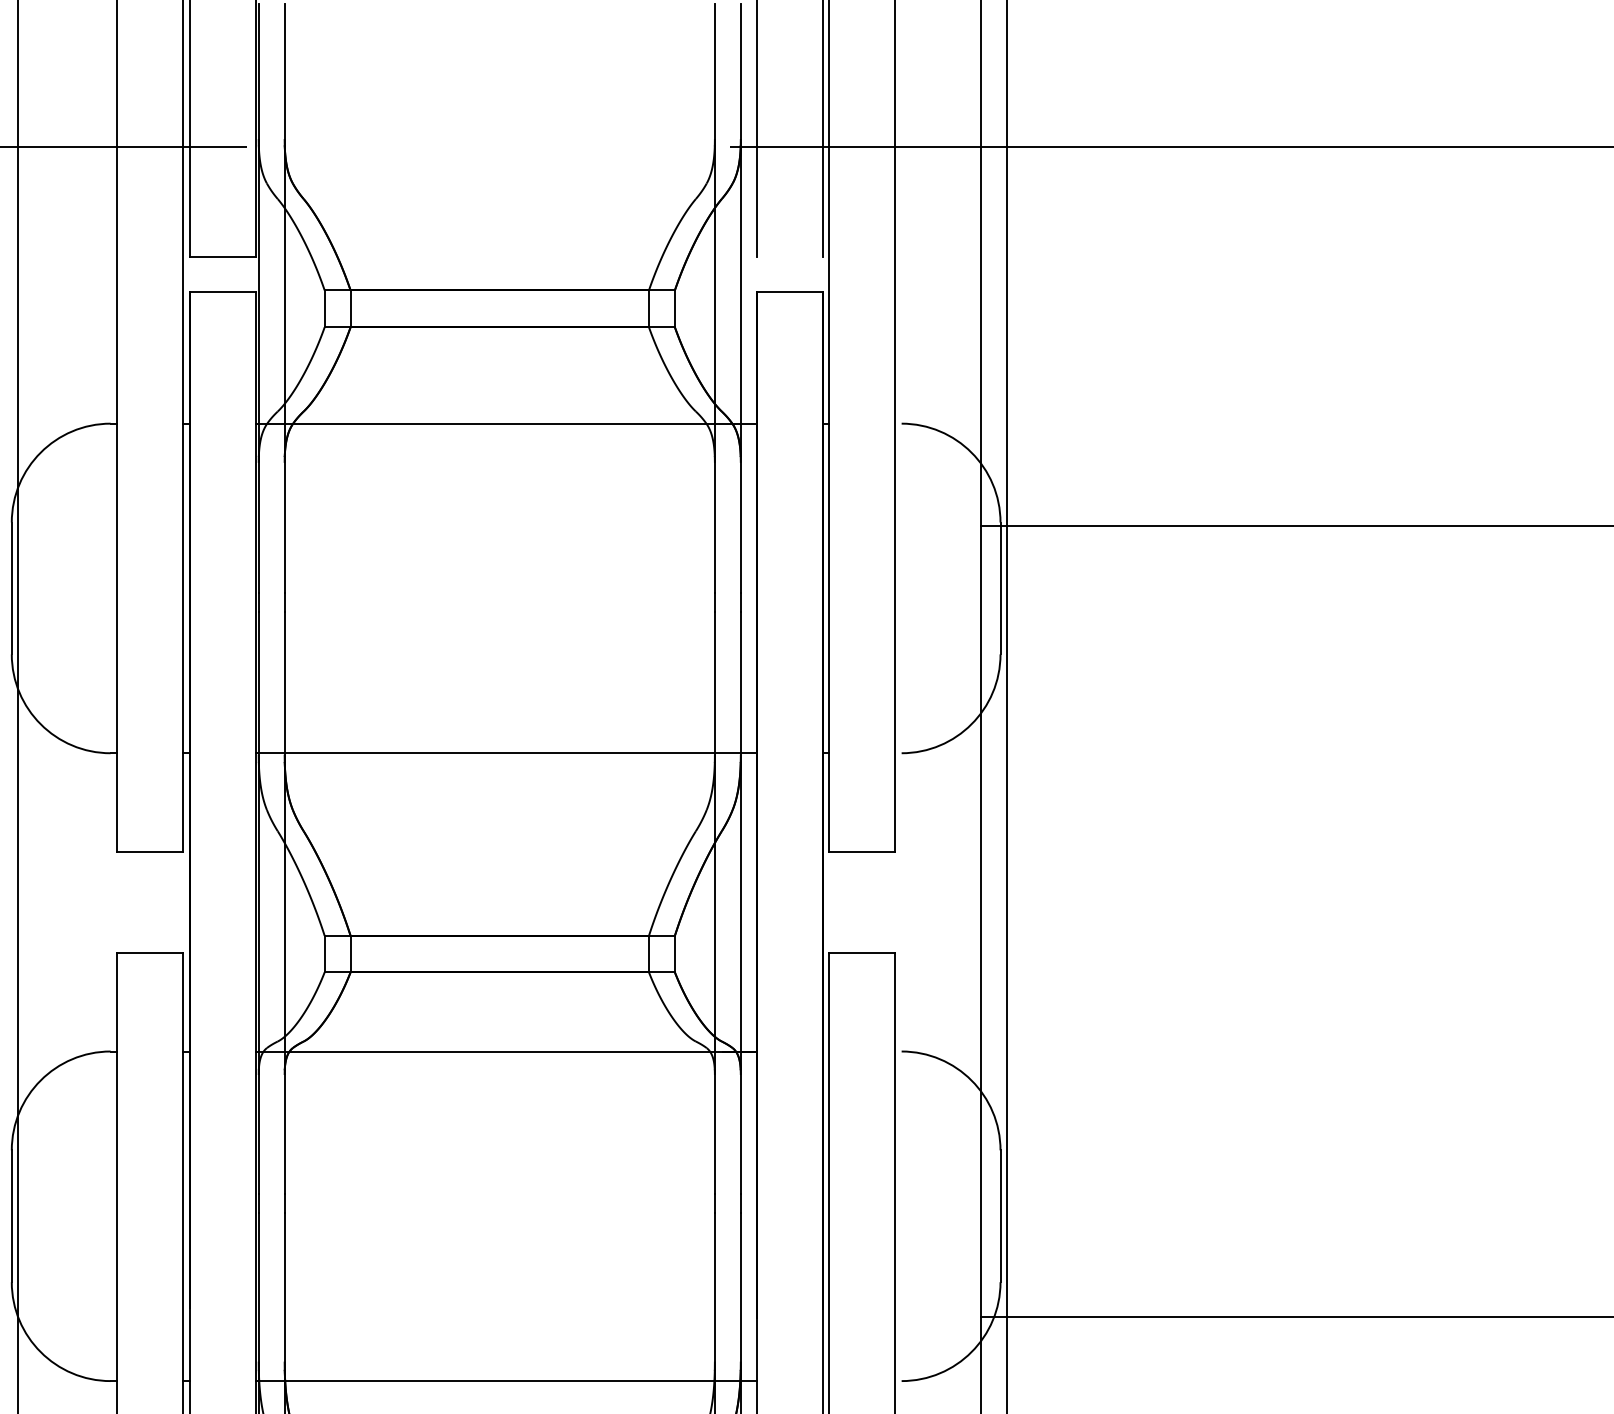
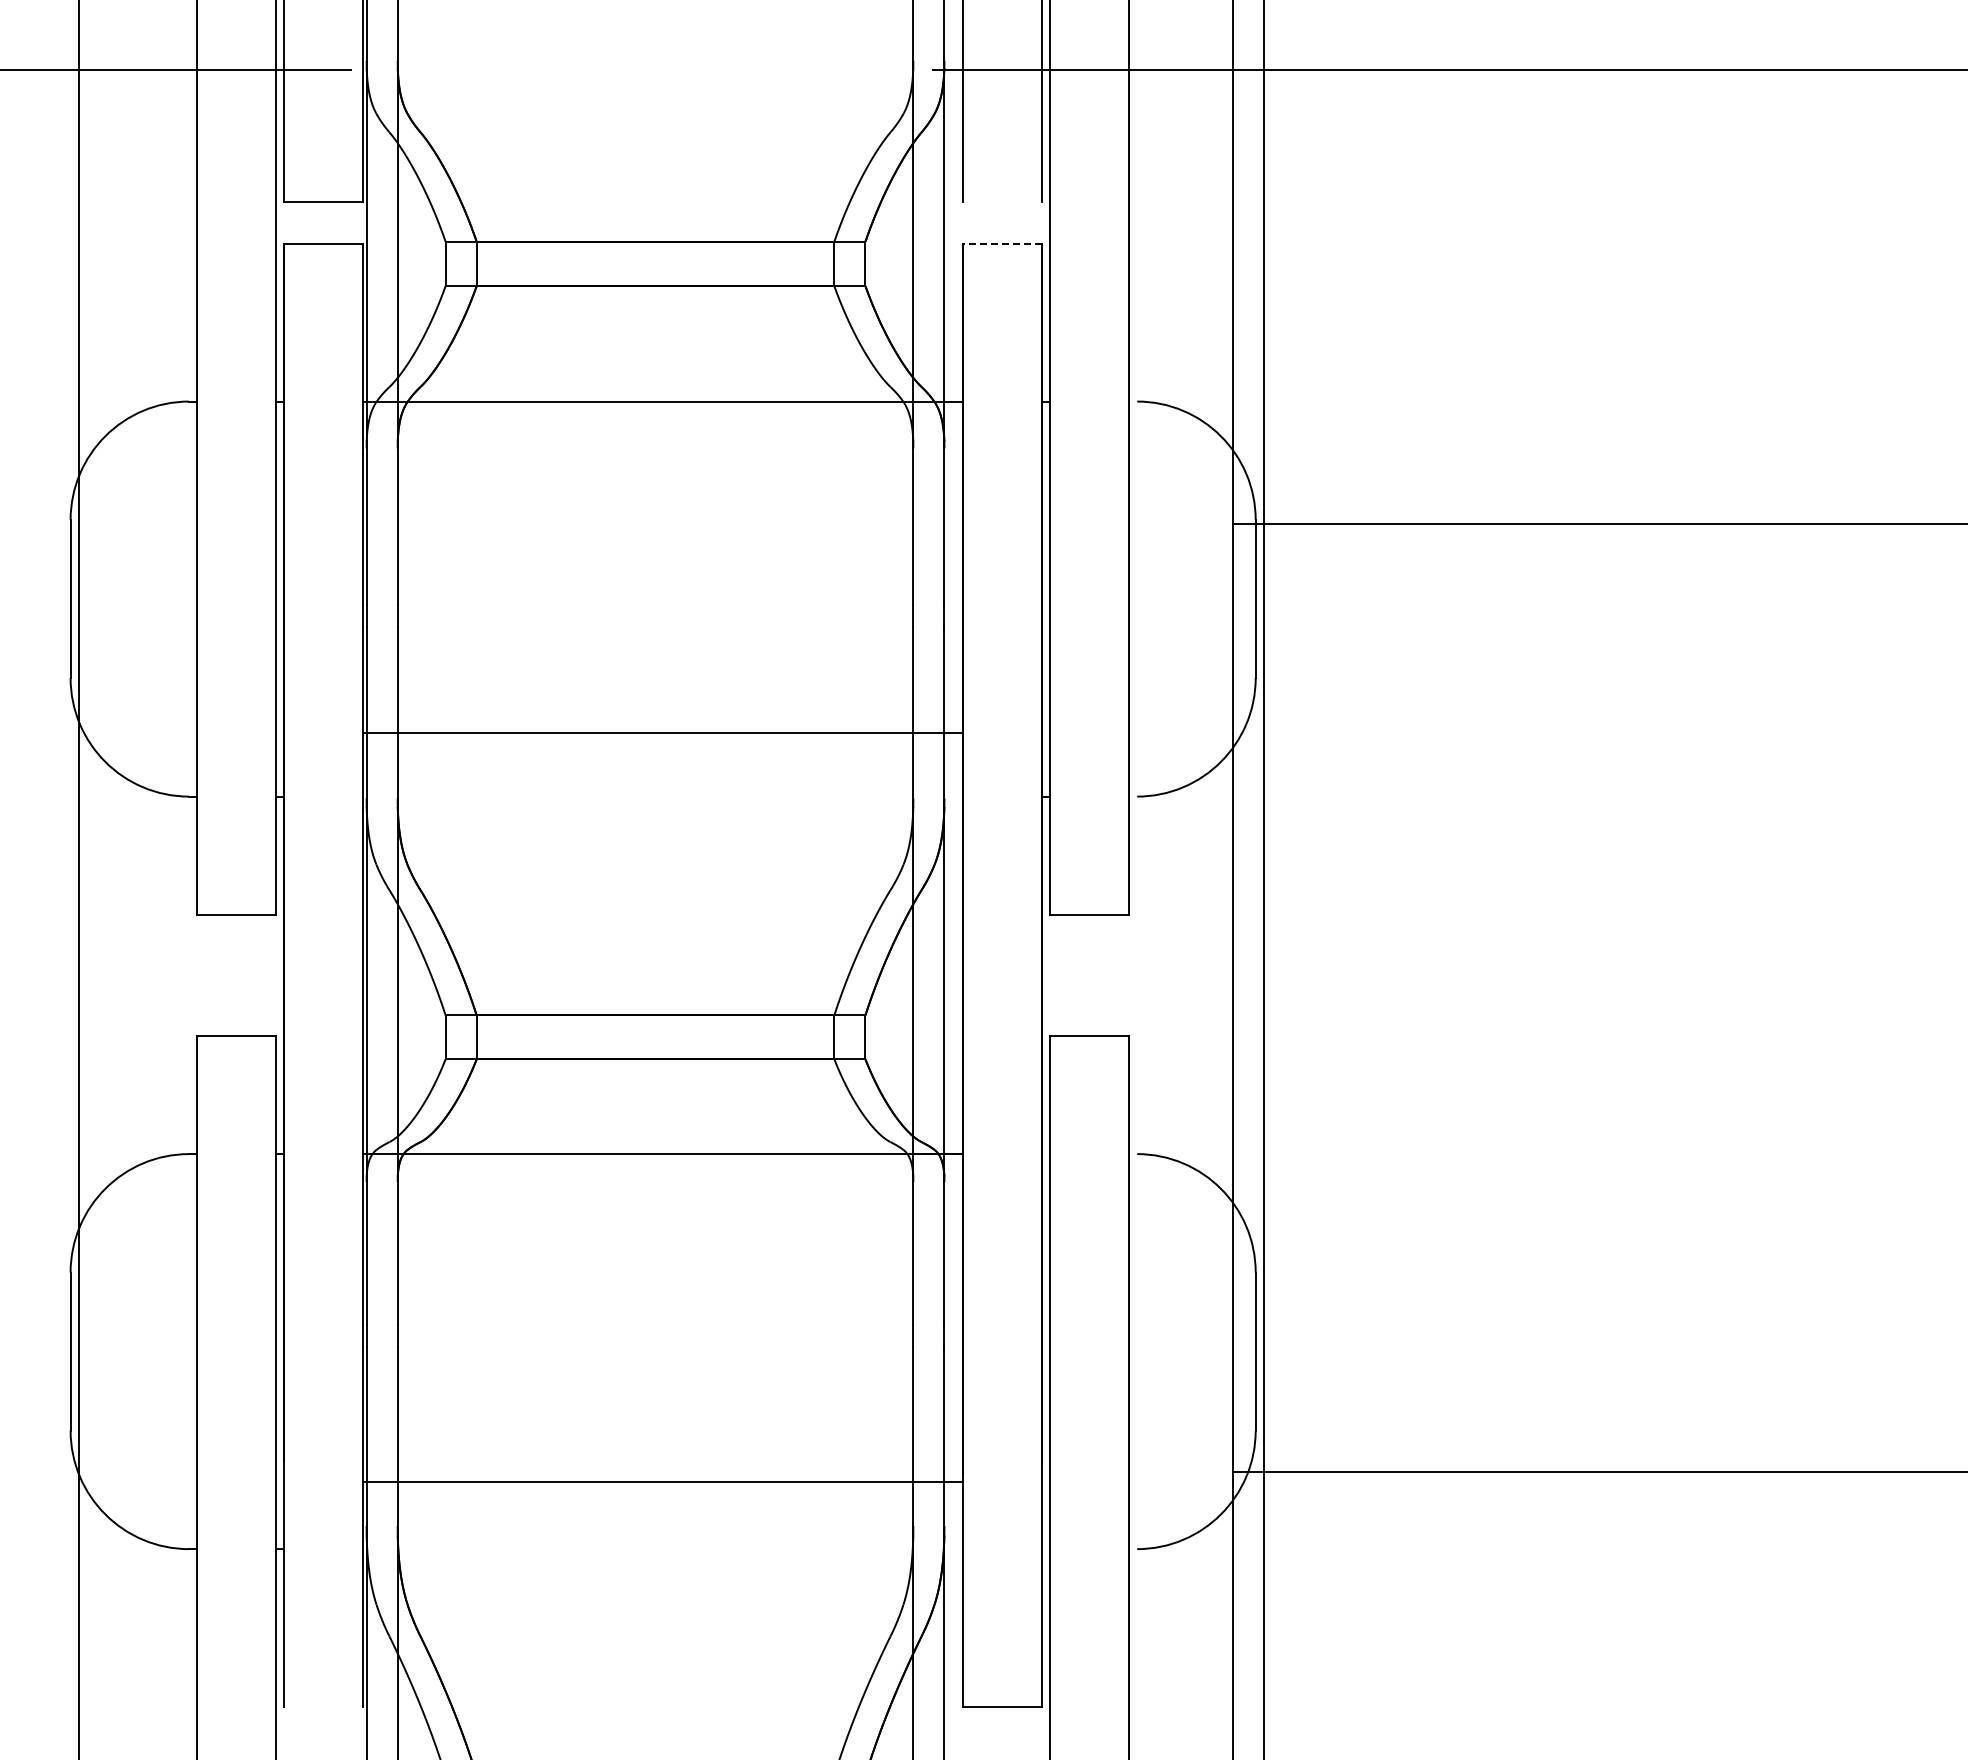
line: (789, 291) -> (1002, 243), solid -> dashed
line: (505, 753) -> (662, 732), moved
line: (505, 1381) -> (662, 1482), moved

